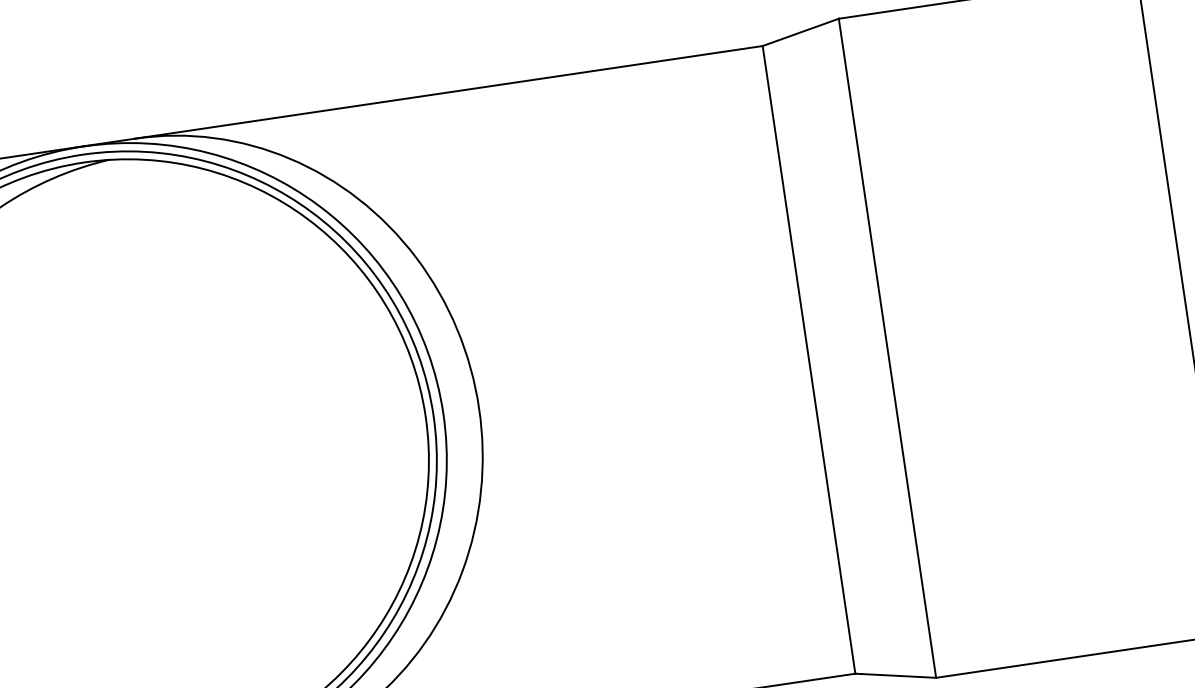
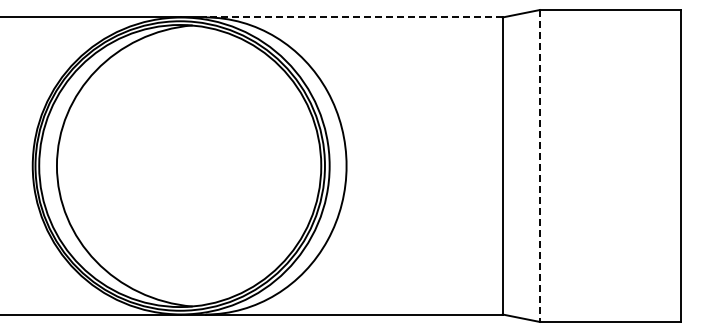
line: (449, 92) -> (354, 17), solid -> dashed
line: (886, 347) -> (539, 165), solid -> dashed

